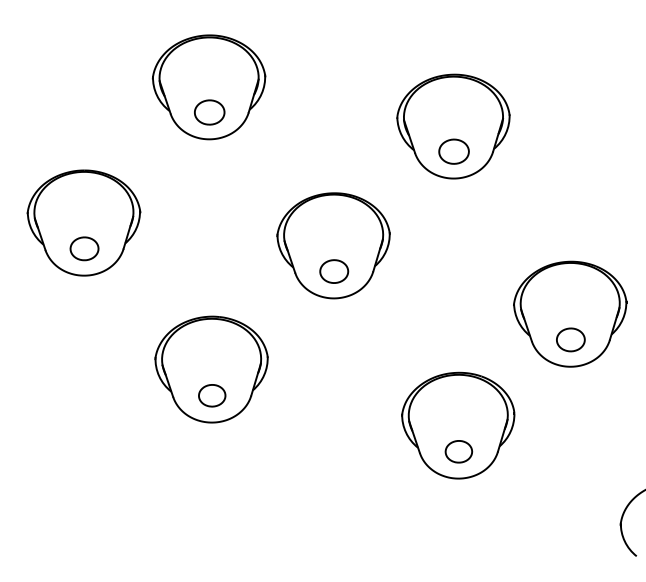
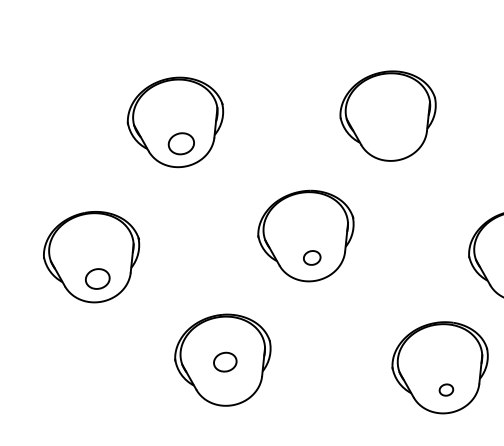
part: (453, 151) -> (393, 137), removed
part: (334, 271) -> (312, 257), size x0.7
part: (212, 395) -> (225, 361), moved
part: (458, 451) -> (445, 389), size x0.6

